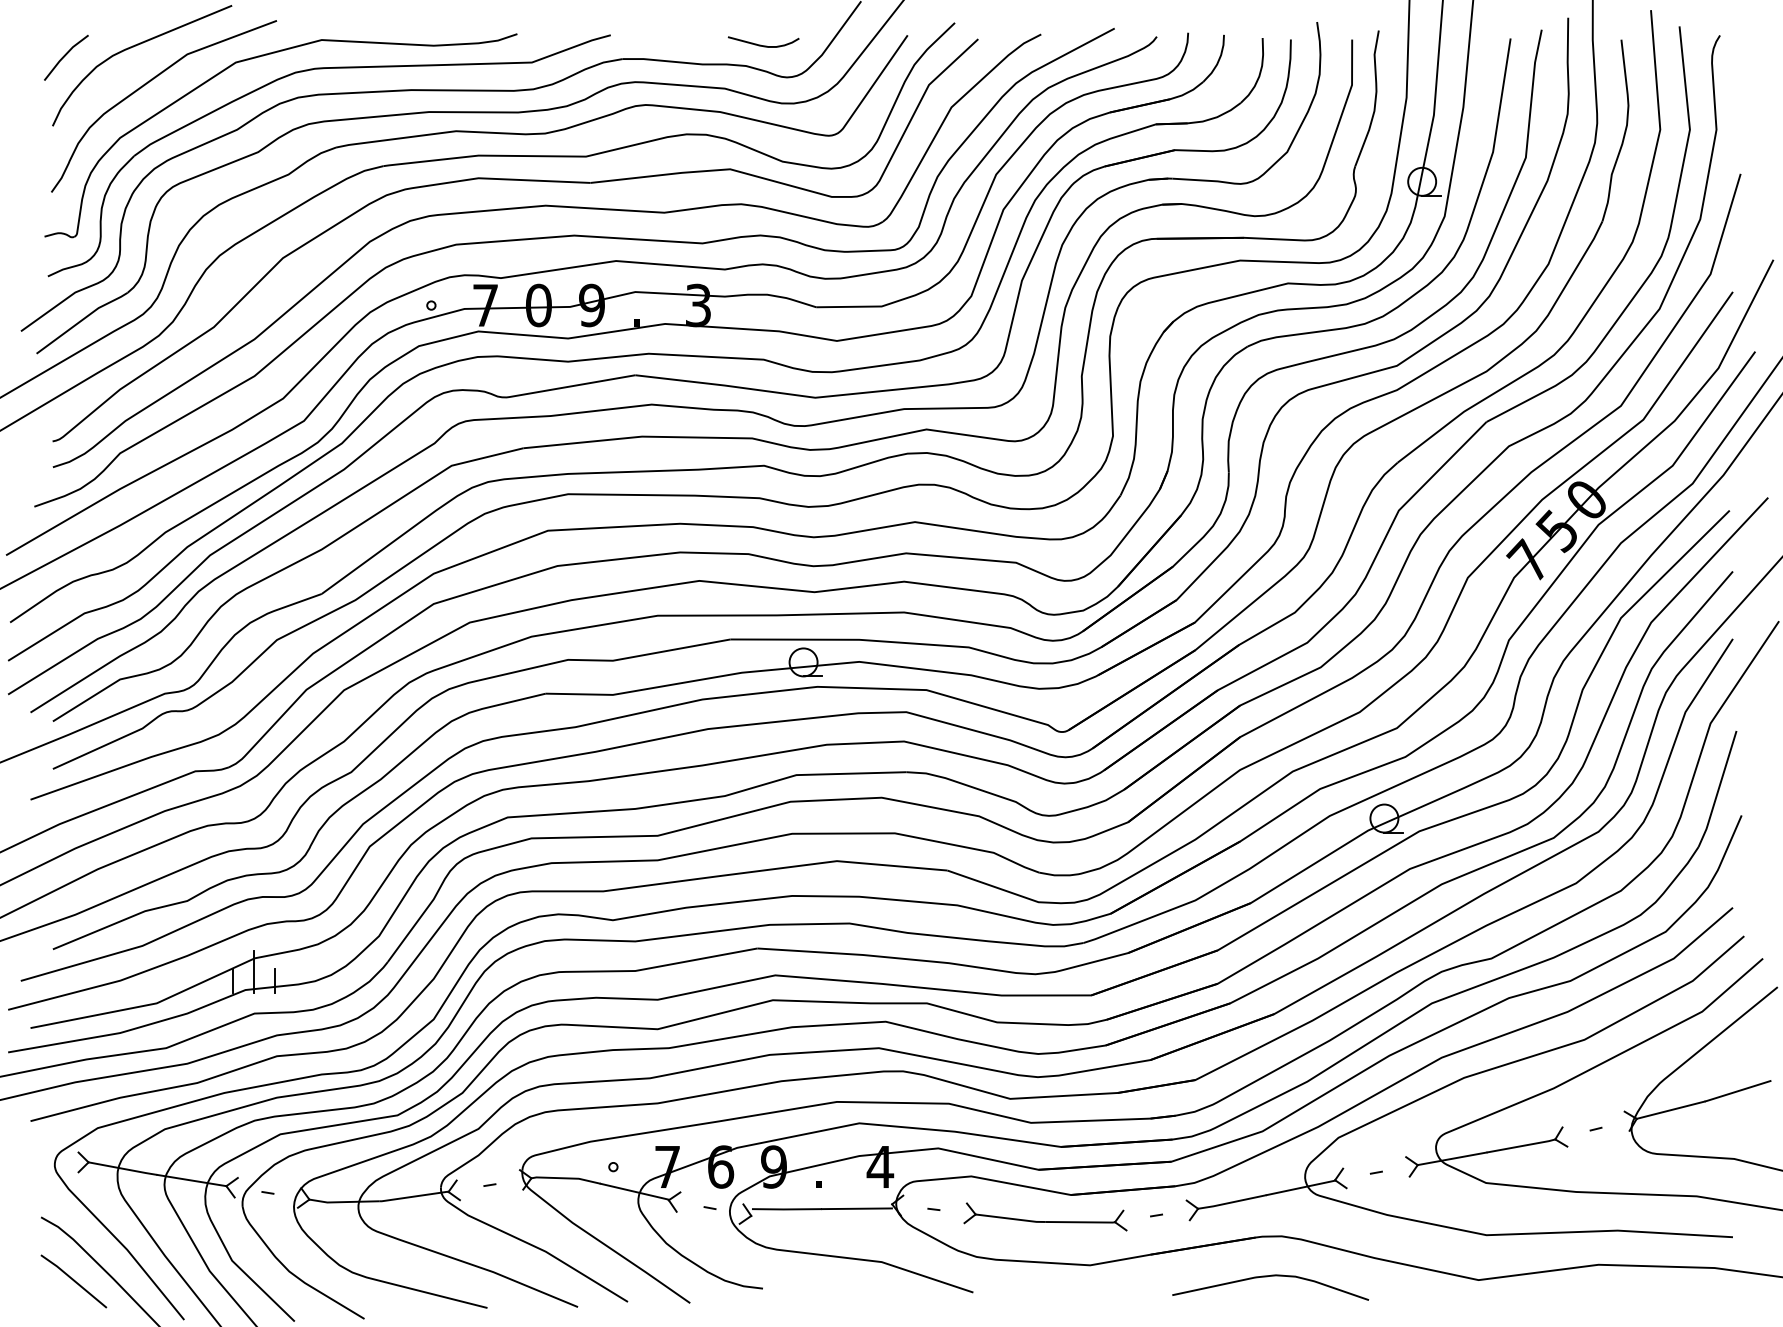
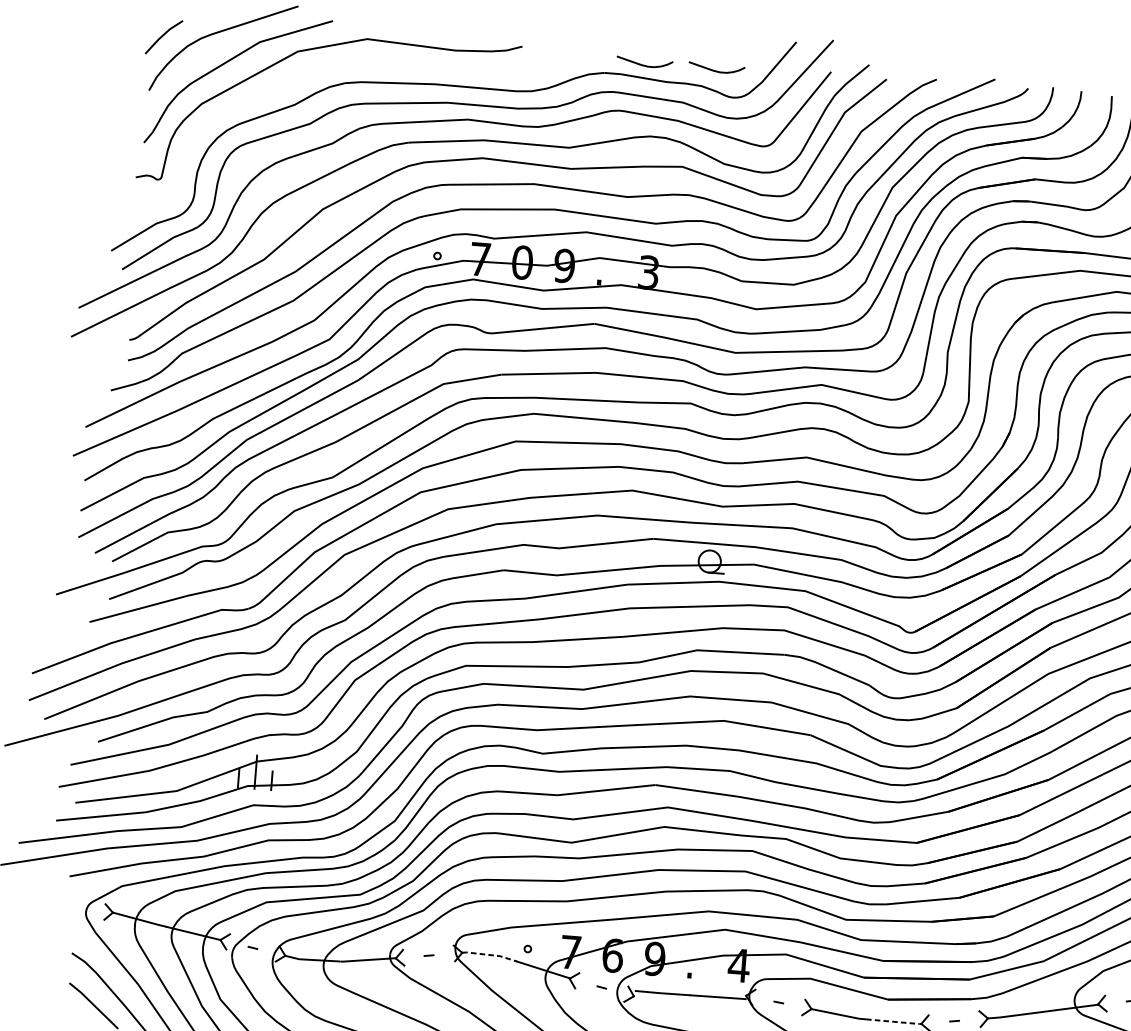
curve: (672, 45) -> (644, 65), added
part: (323, 69) -> (366, 62), removed
line: (566, 1178) -> (490, 955), solid -> dashed
line: (1080, 1222) -> (894, 1021), solid -> dashed

